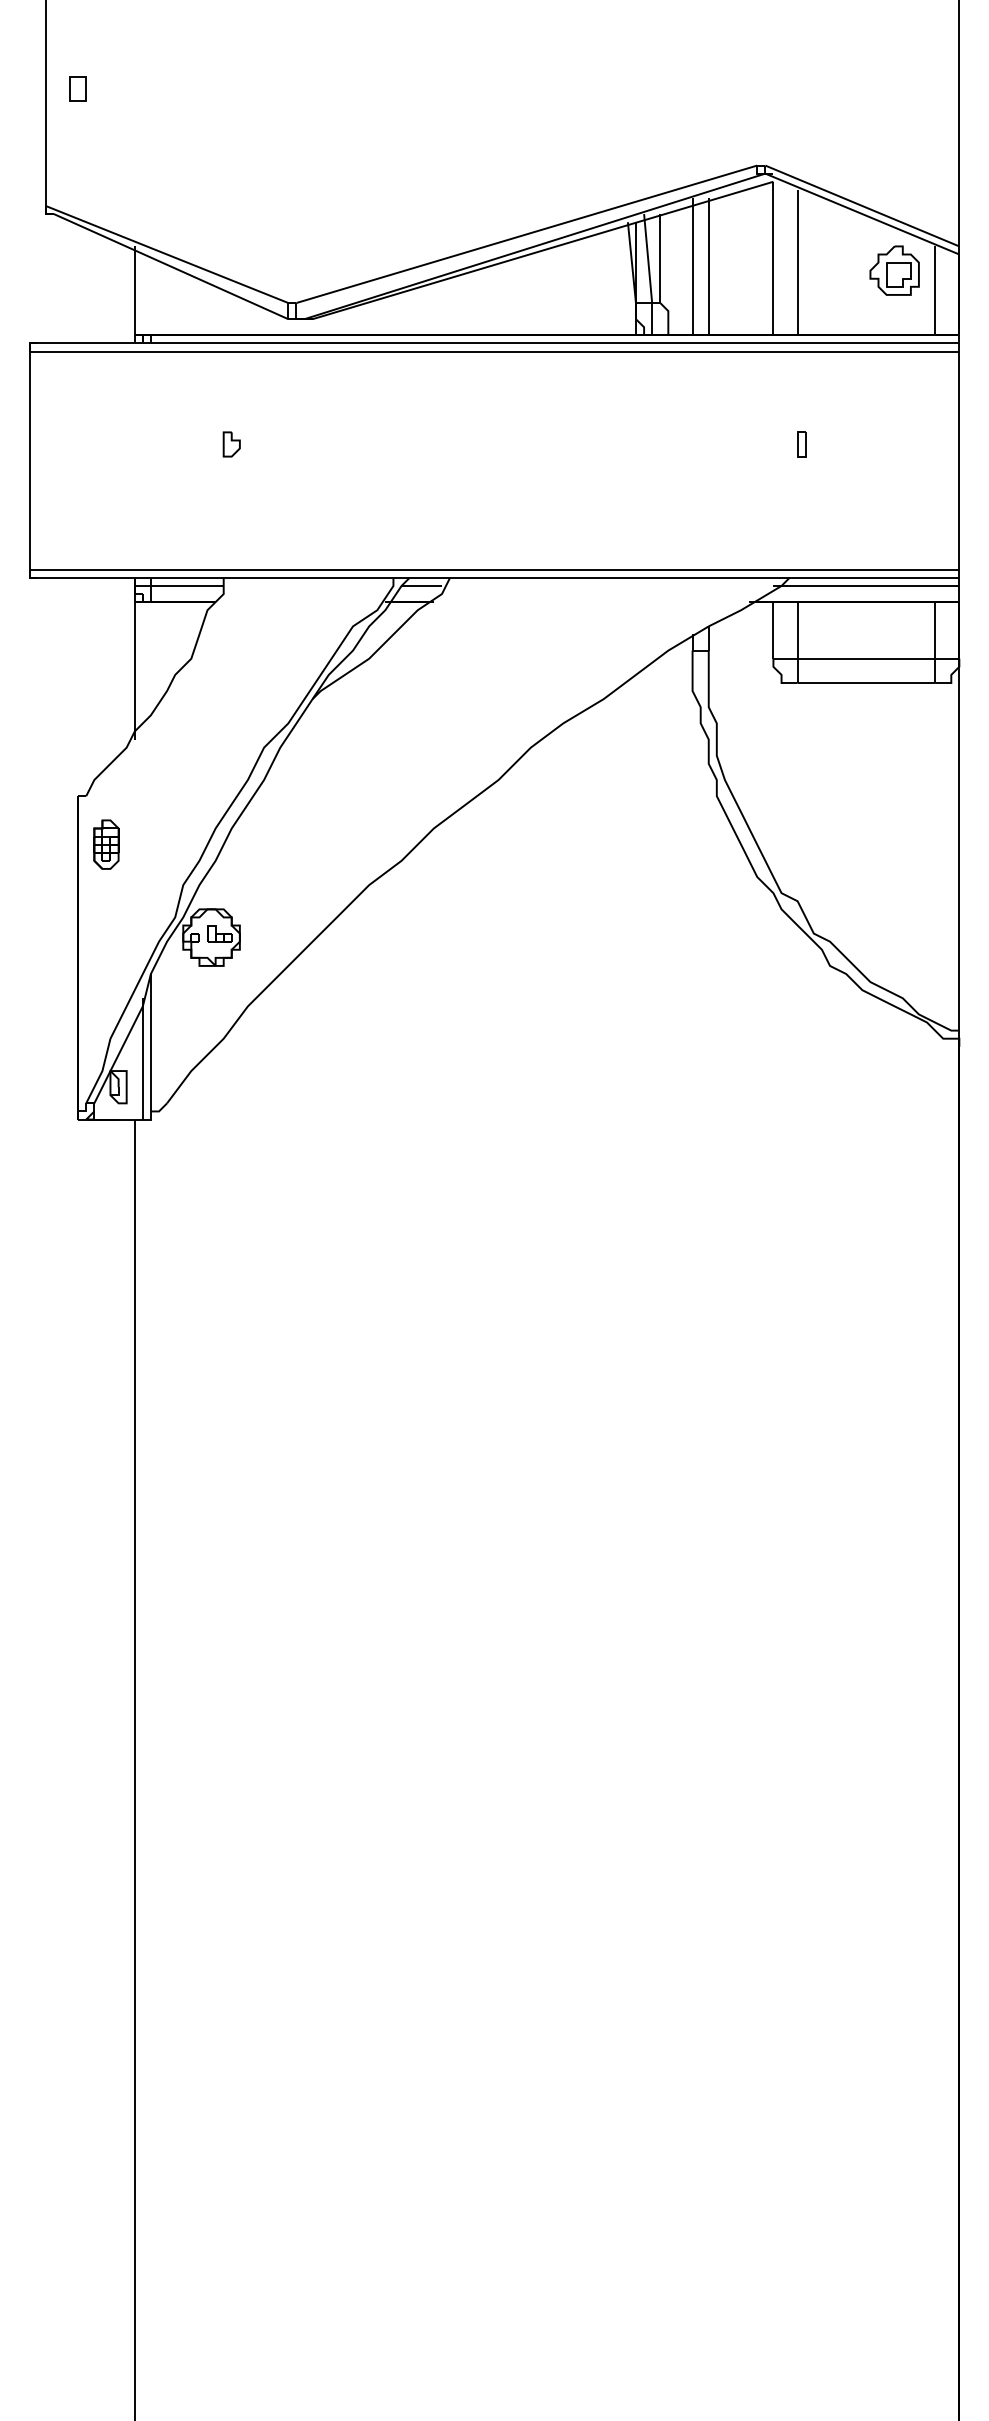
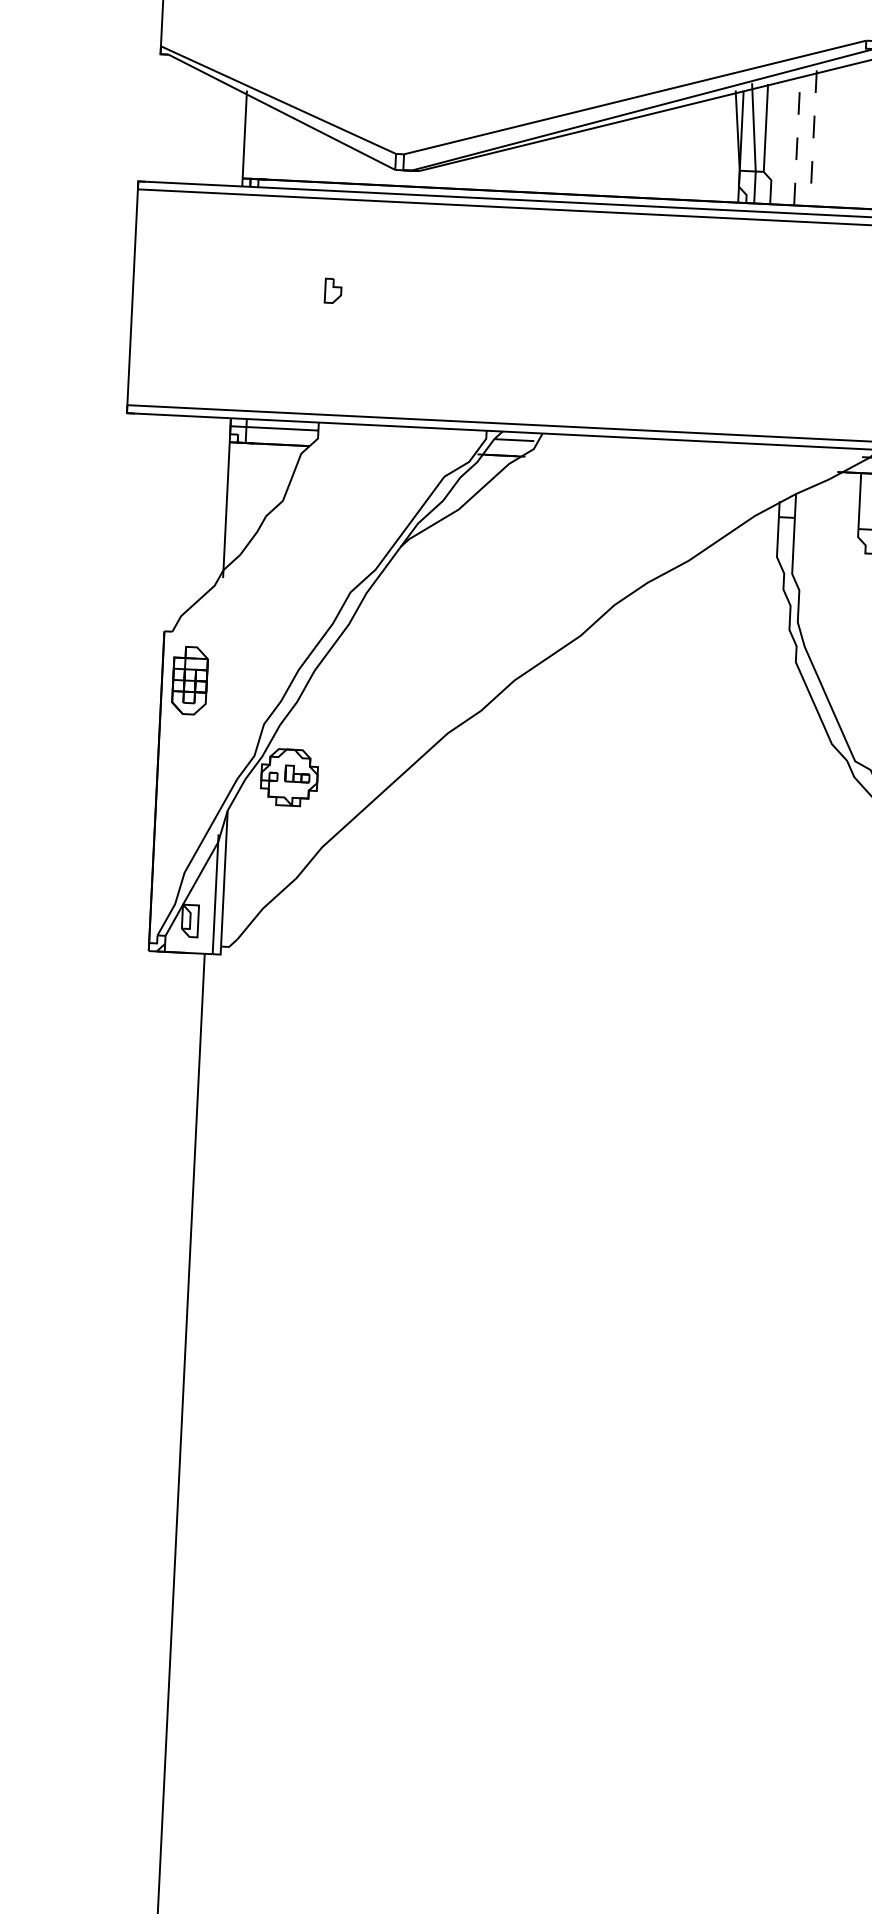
line: (692, 266) -> (797, 137), solid -> dashed
line: (708, 266) -> (813, 138), solid -> dashed
part: (106, 844) -> (190, 680), size x1.4

